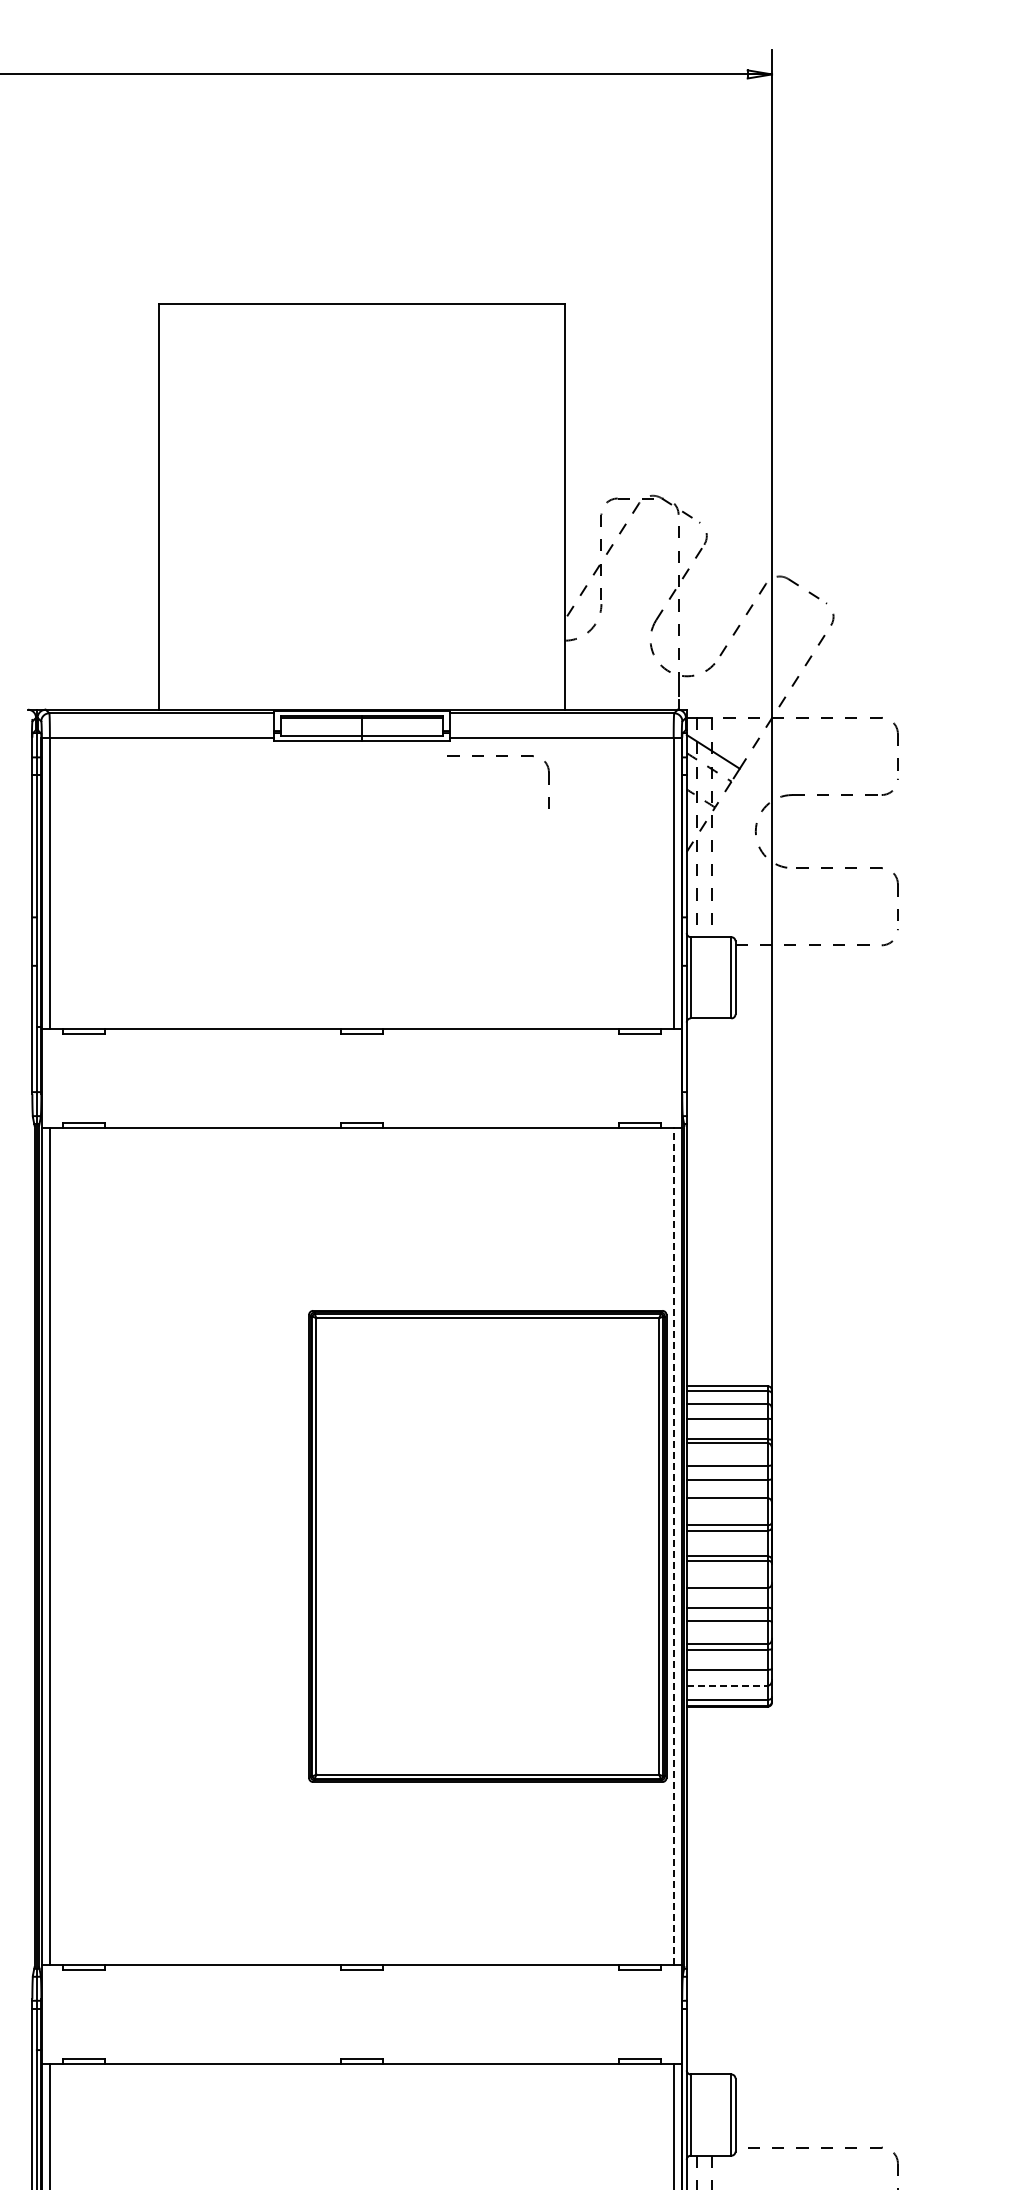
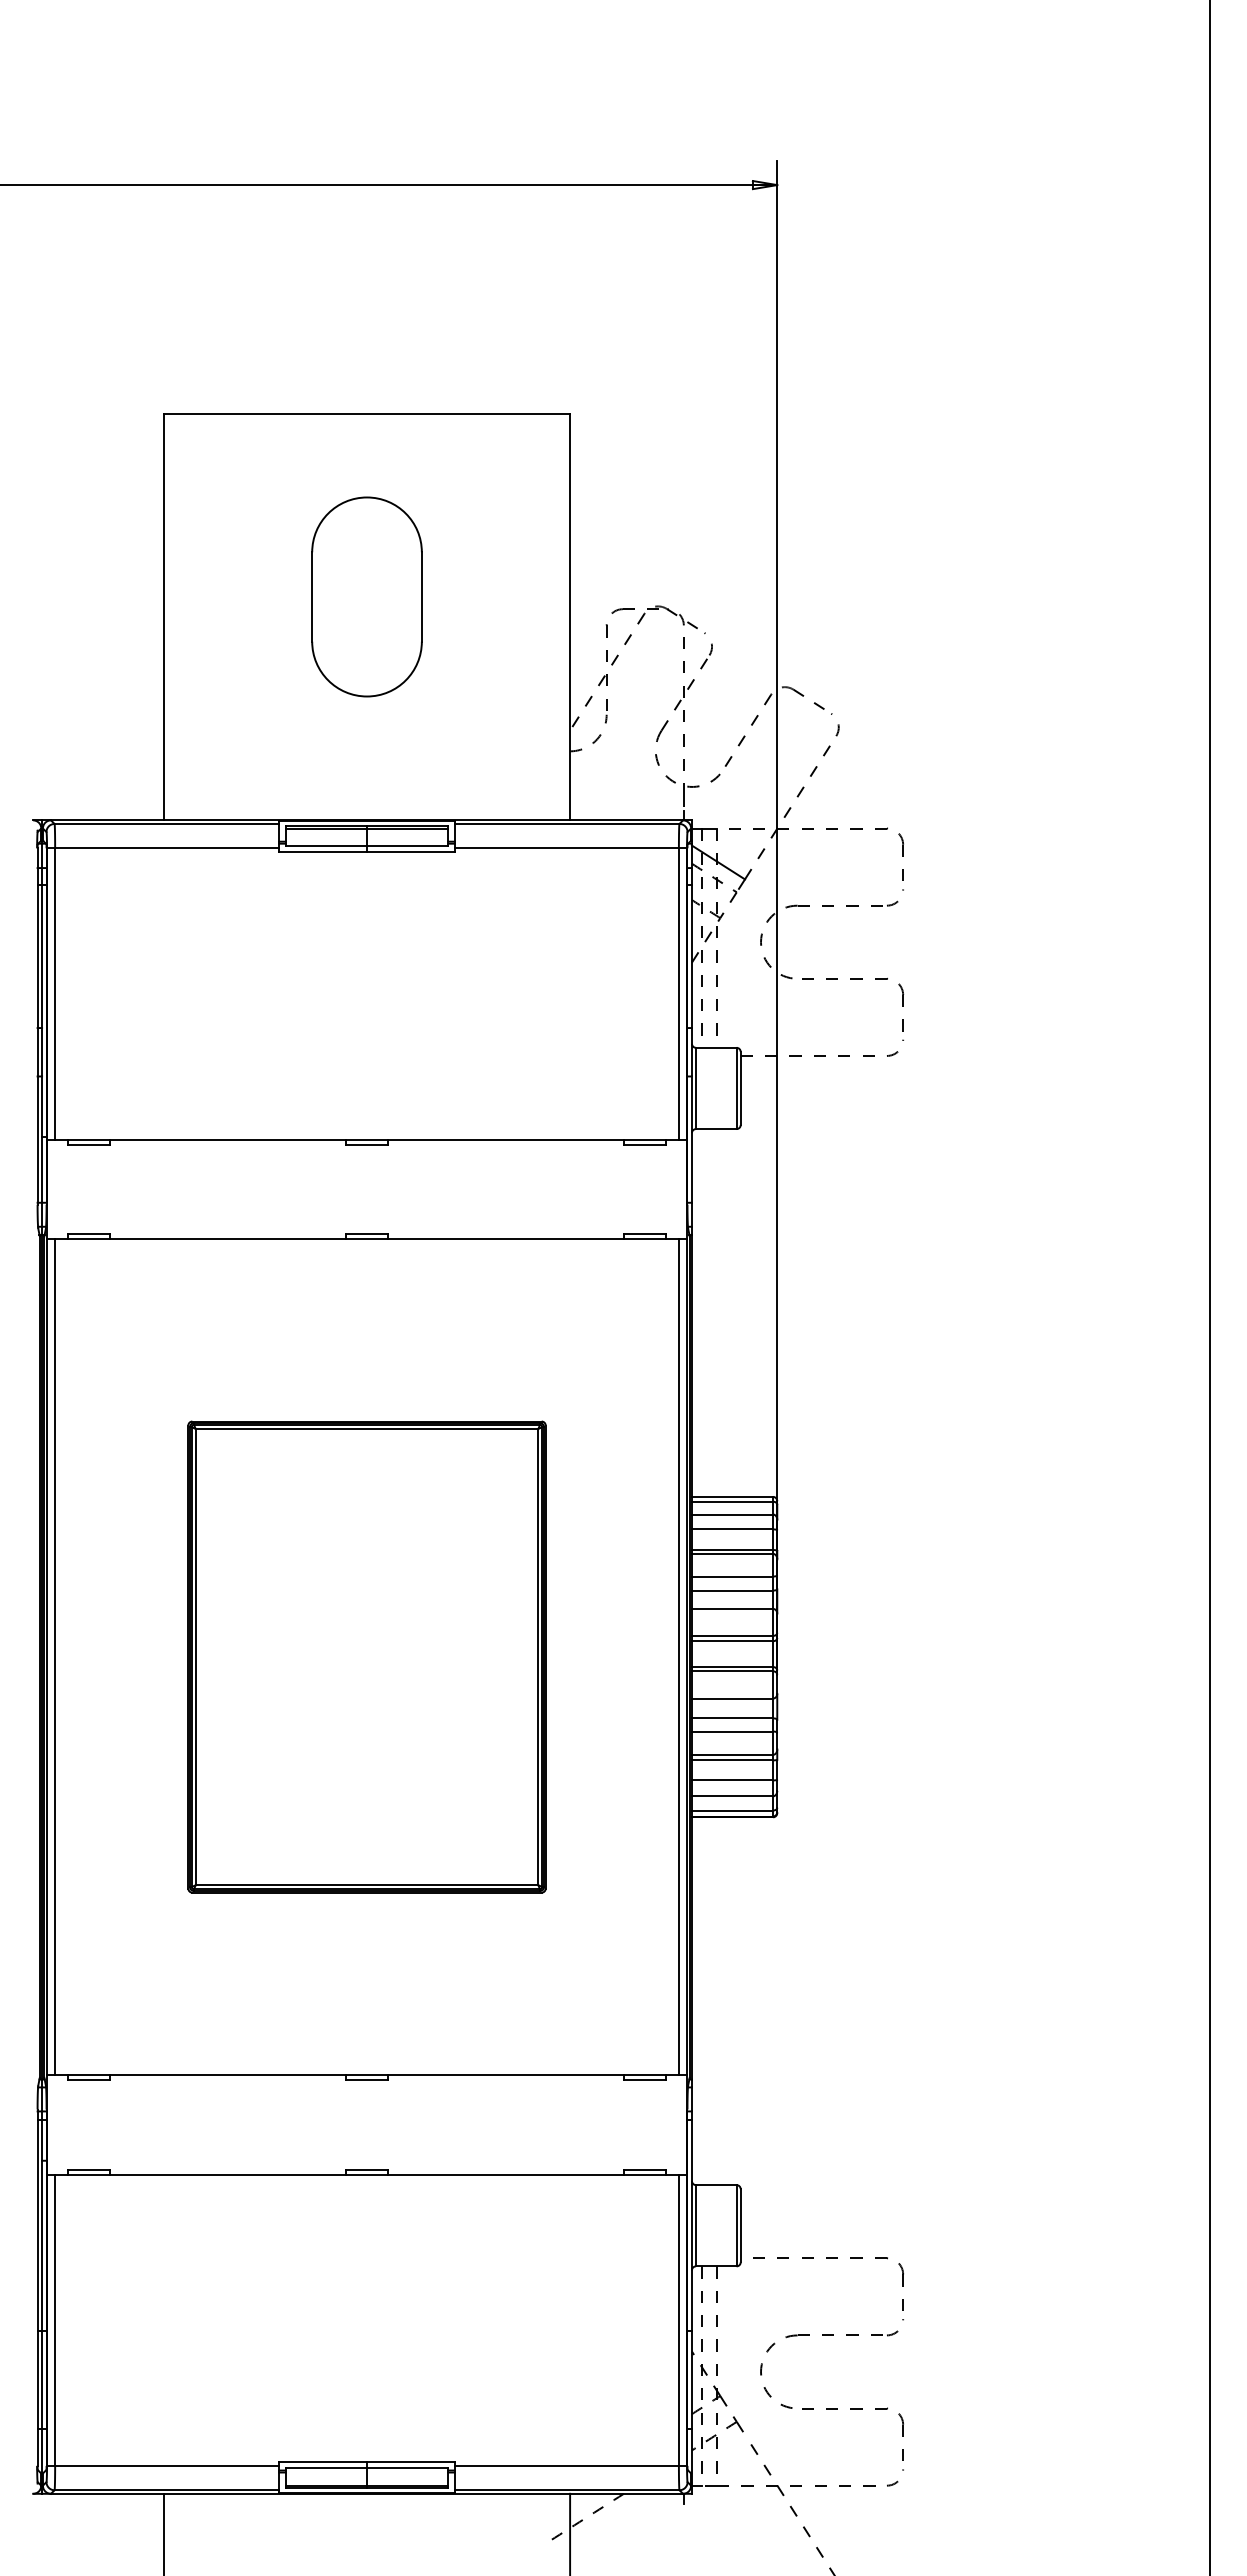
part: (361, 485) -> (366, 596), added
part: (499, 756) -> (504, 867), removed
part: (487, 1545) -> (366, 1656), moved
line: (673, 1545) -> (678, 1656), dashed -> solid
line: (727, 1685) -> (732, 1796), dashed -> solid

